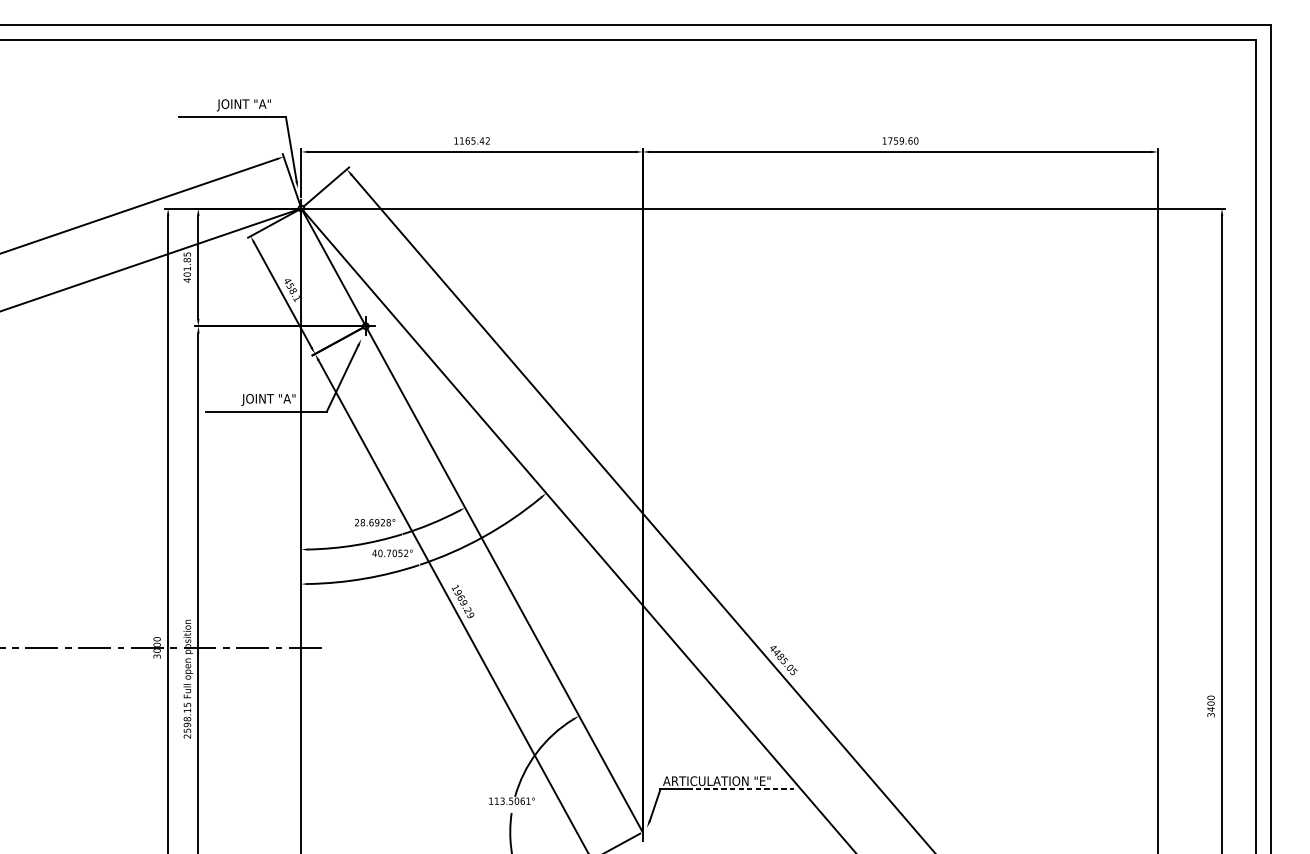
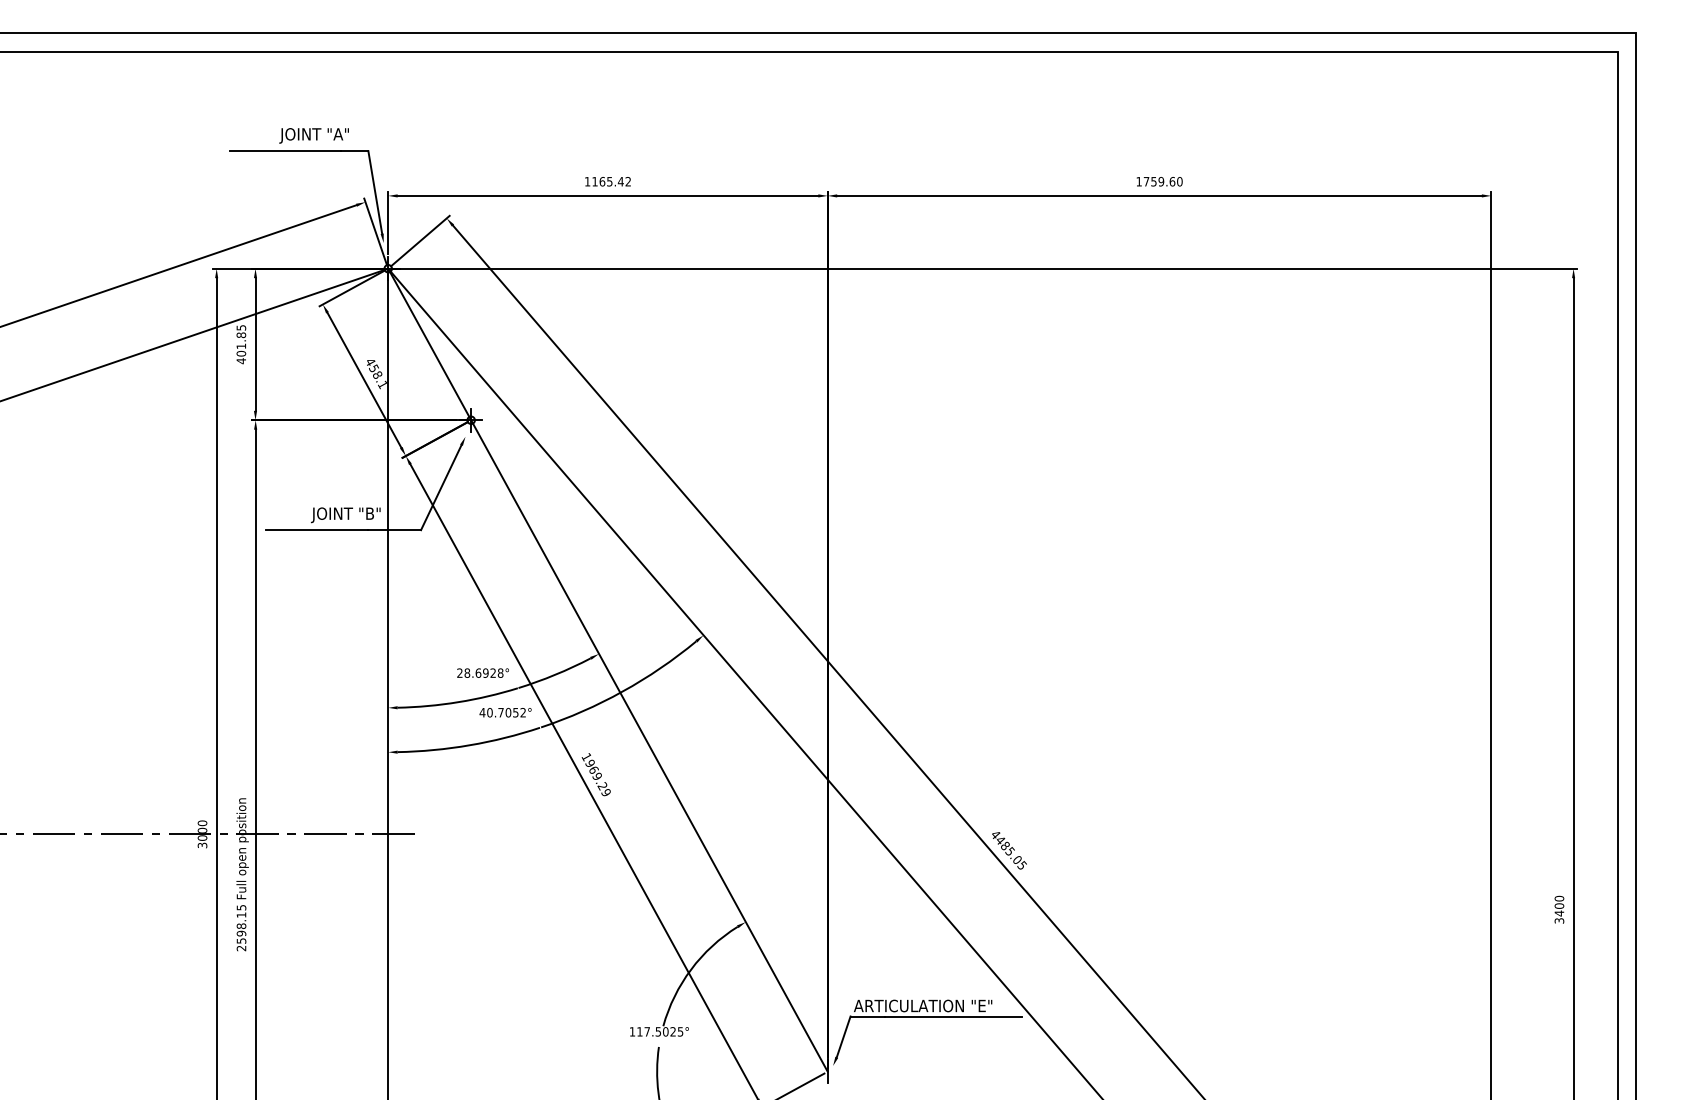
text: (286, 398) -> (369, 513), JOINT "A" -> JOINT "B"
line: (740, 789) -> (953, 1016), dashed -> solid
text: (515, 800) -> (663, 1031), 113.5061° -> 117.5025°

